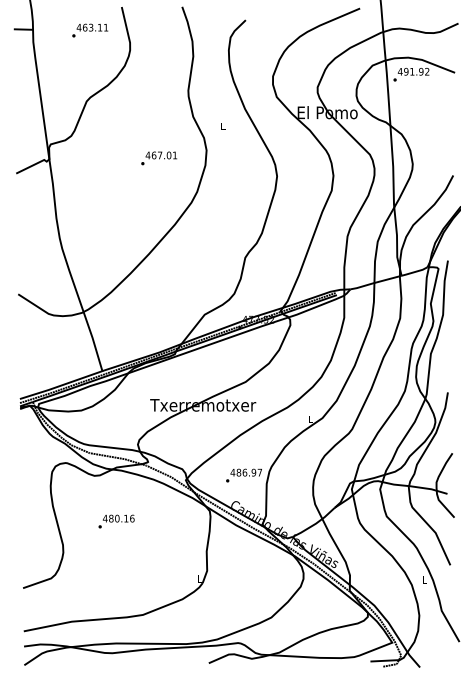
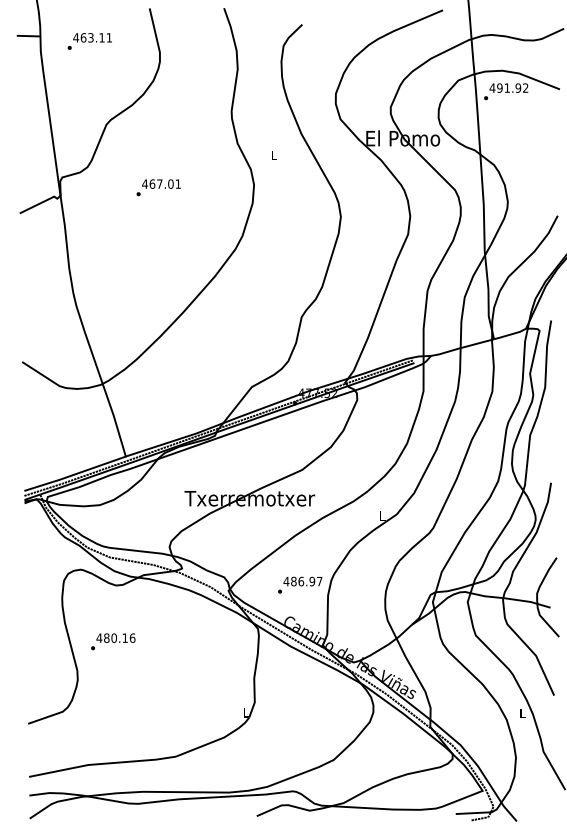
text: (89, 30) -> (89, 41), moved
text: (159, 158) -> (158, 187), moved
text: (116, 521) -> (113, 641), moved

